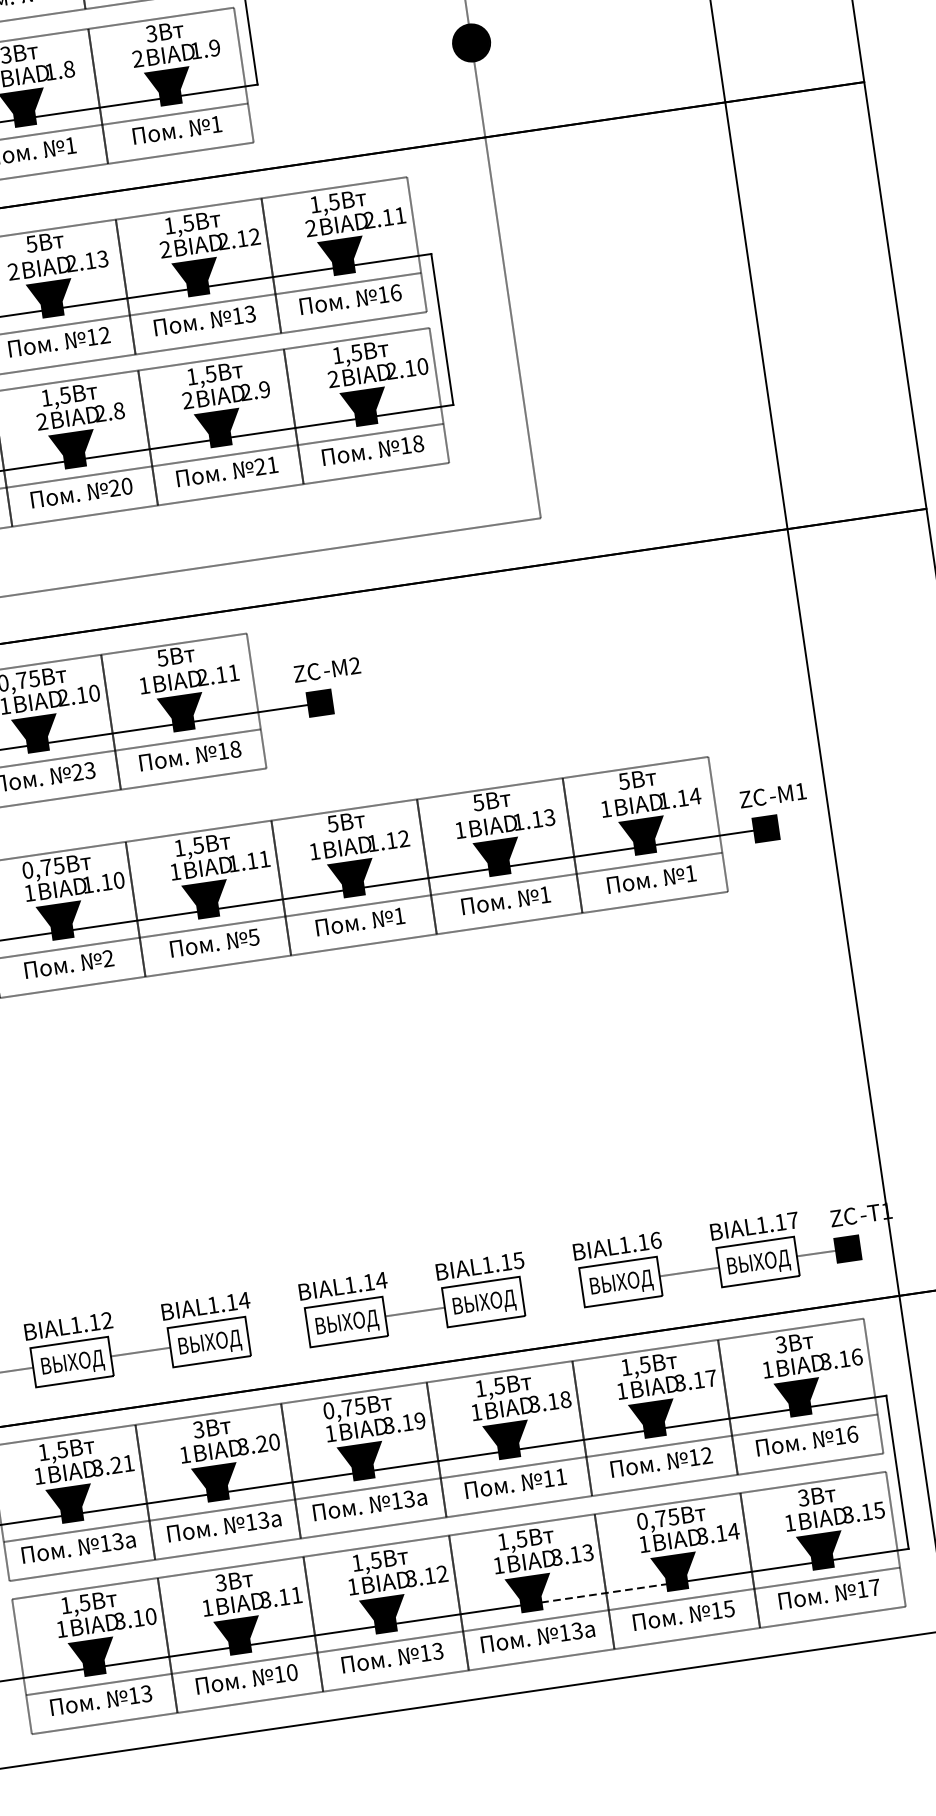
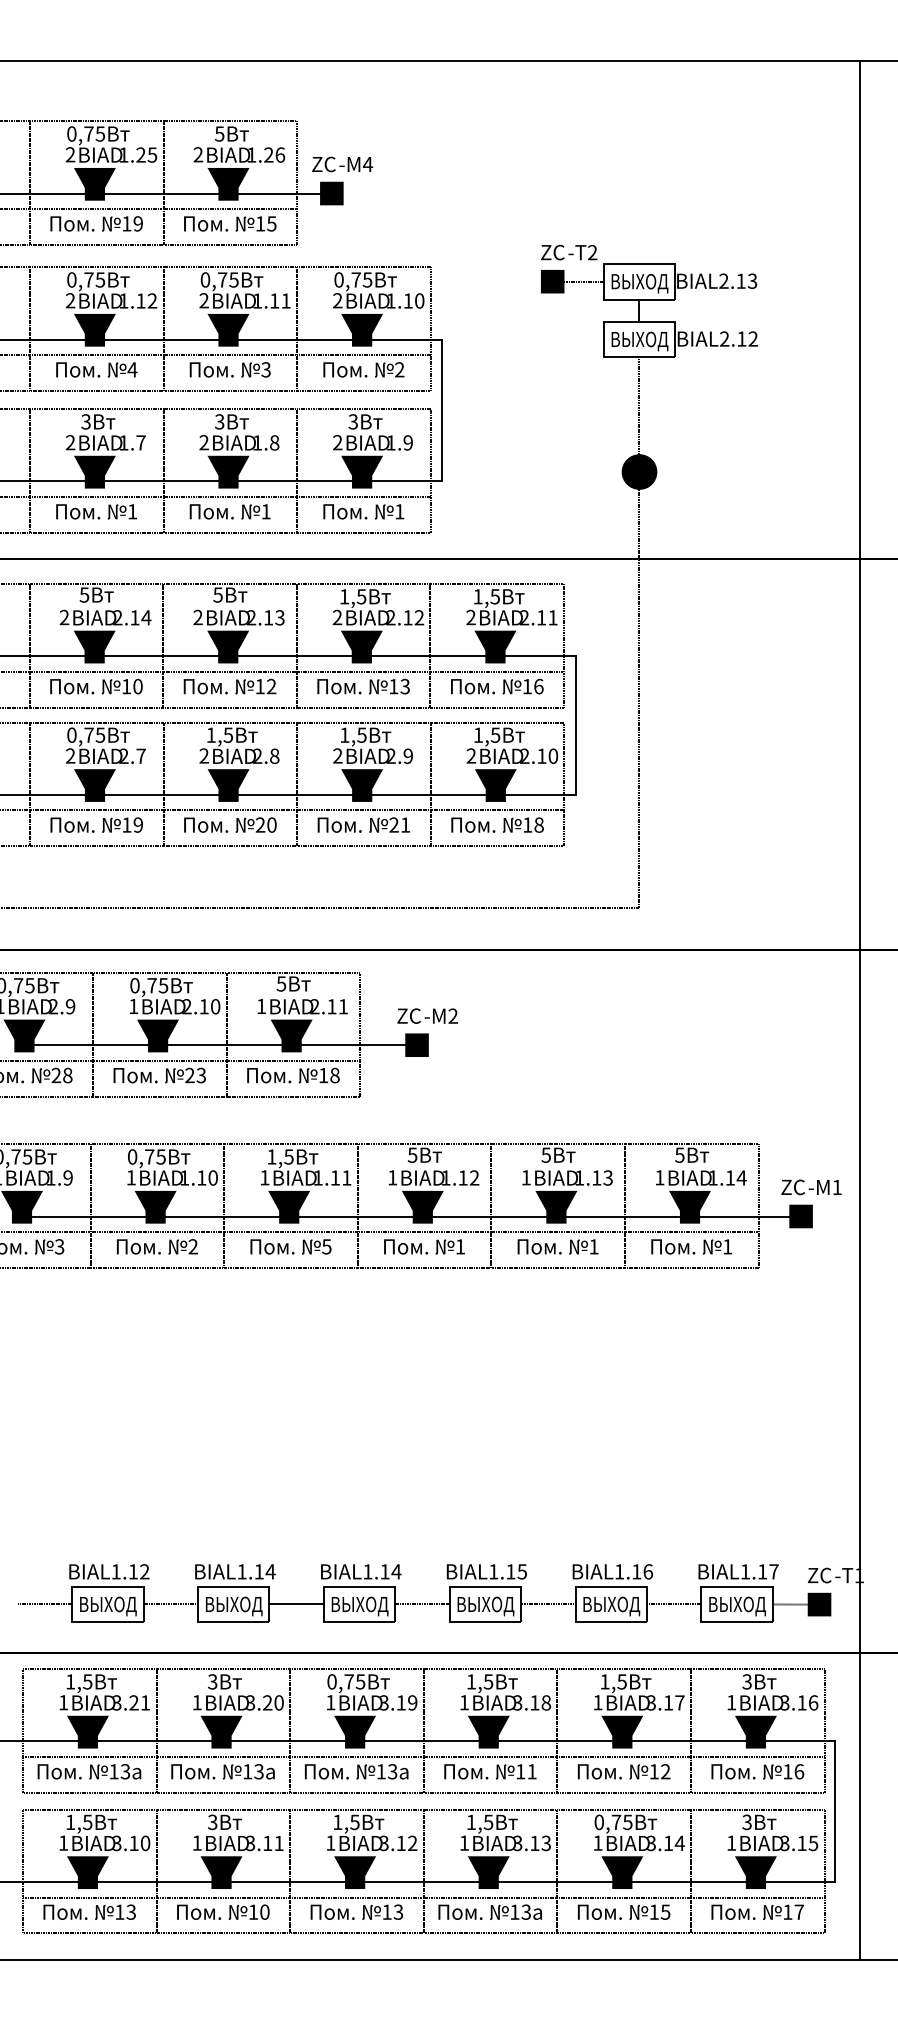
line: (552, 1292) -> (548, 1604), added
line: (277, 1332) -> (296, 1604), added
line: (604, 1592) -> (555, 1881), dashed -> solid

